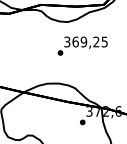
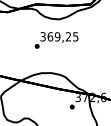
text: (82, 45) -> (56, 39), moved

